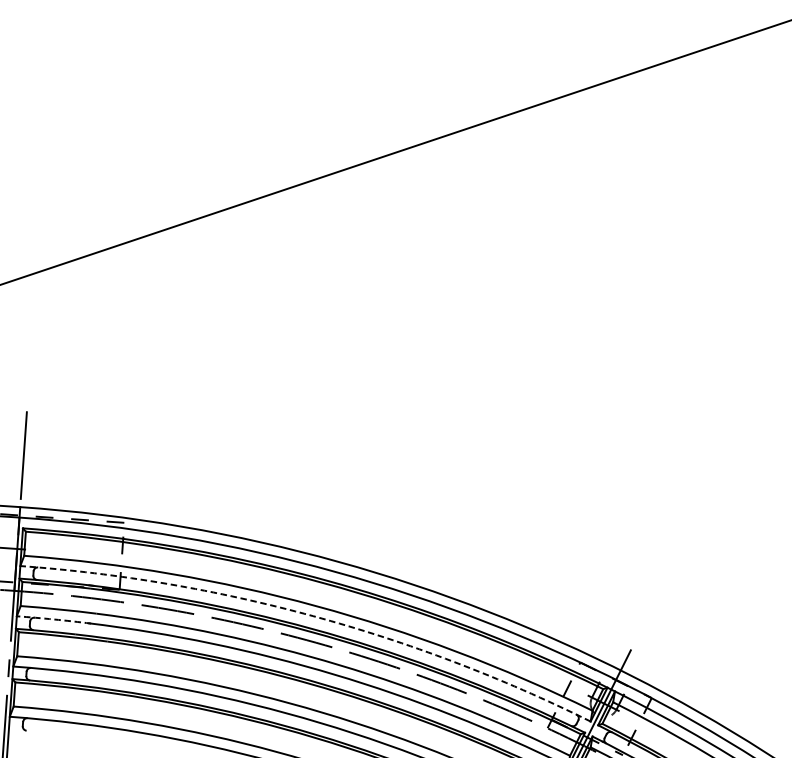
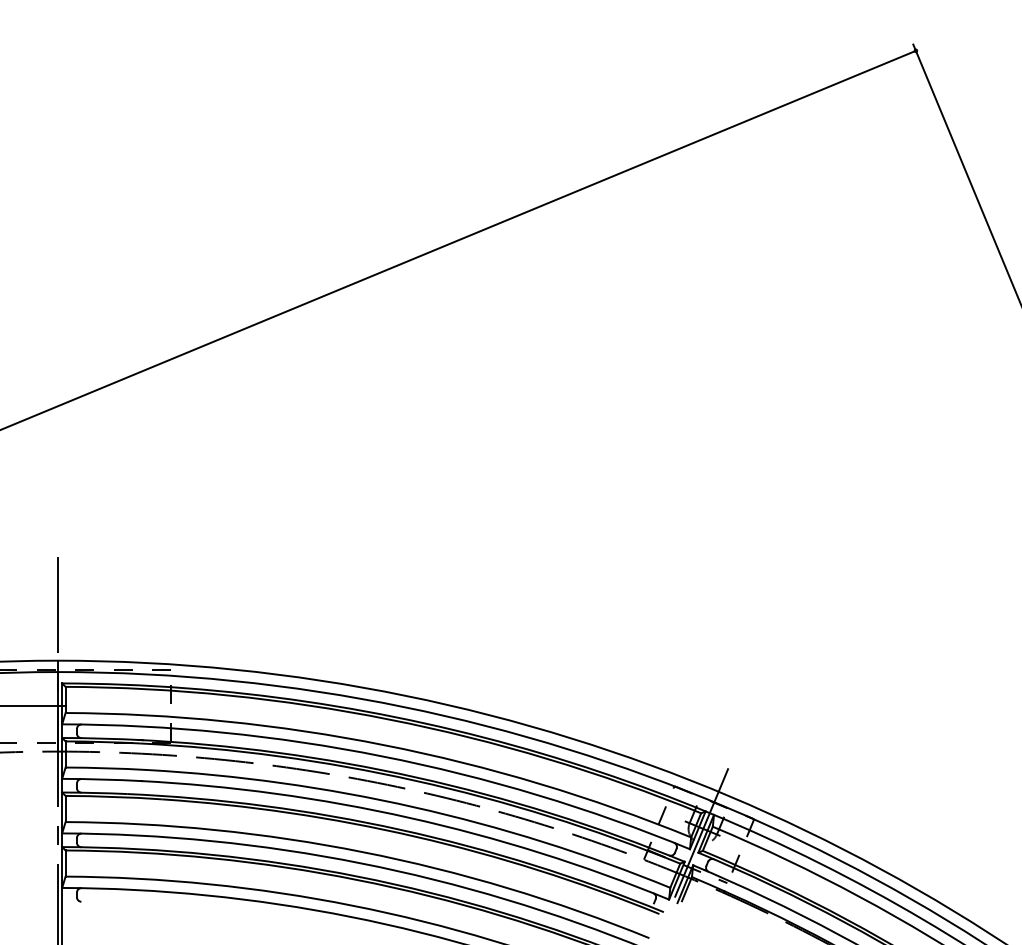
arc: (313, 616) -> (382, 756), dashed -> solid
arc: (53, 619) -> (102, 779), dashed -> solid

